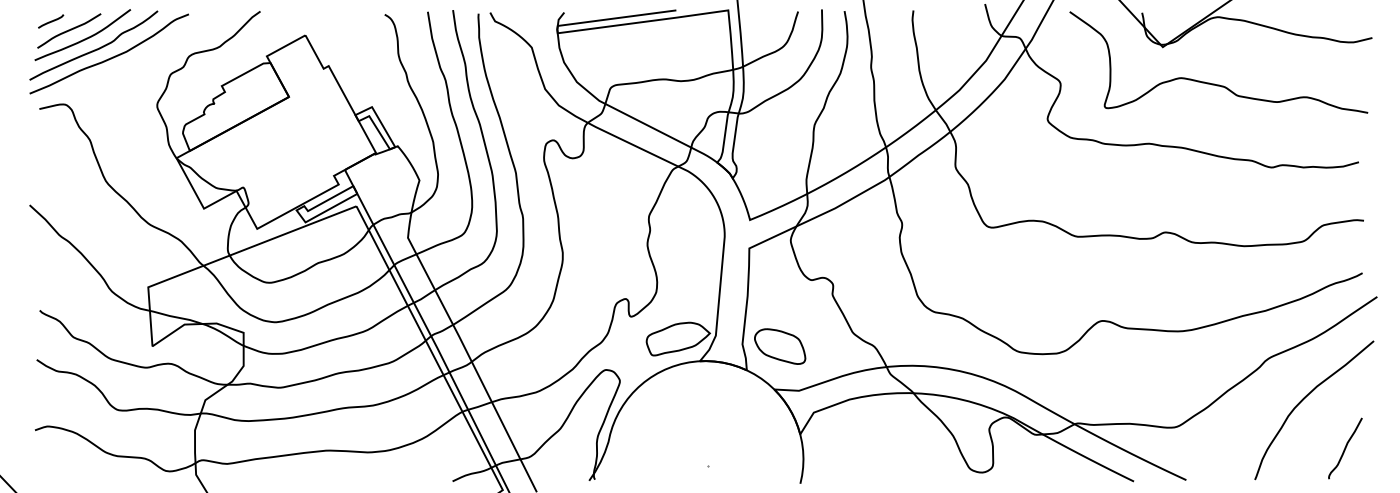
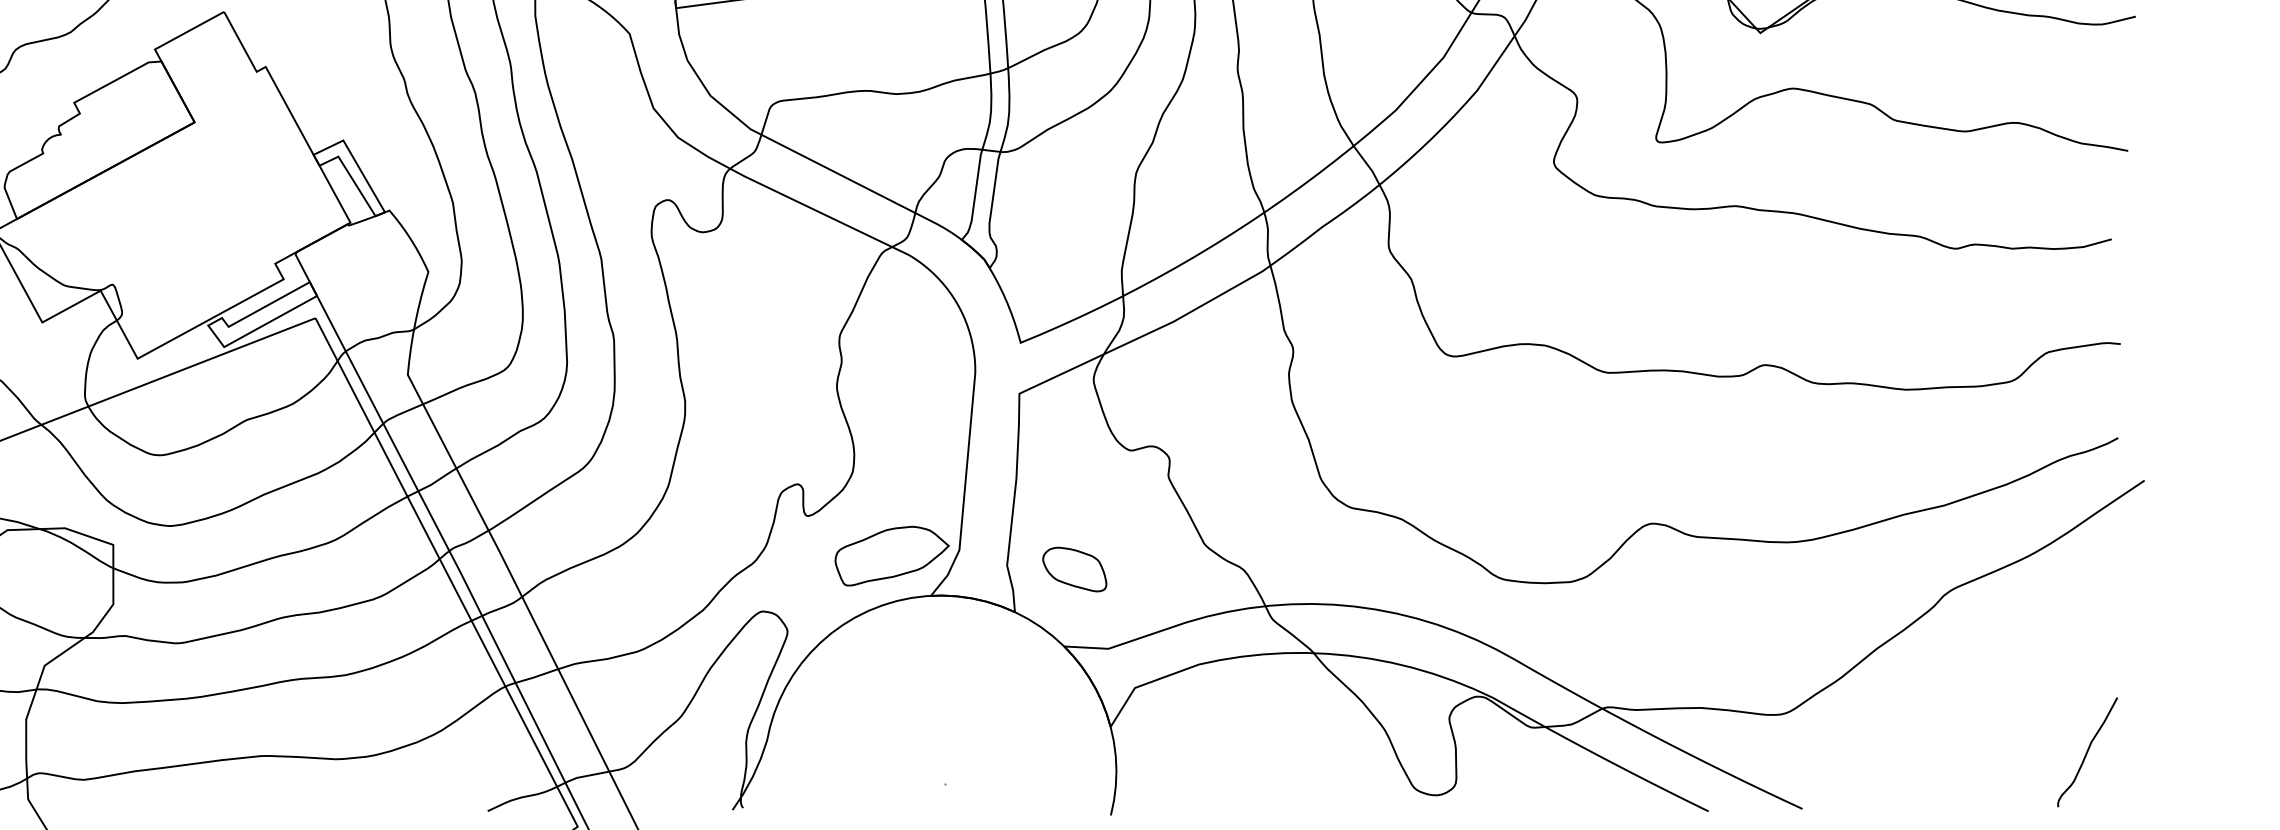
part: (780, 346) -> (1075, 569), size x0.7
curve: (1304, 399) -> (2014, 664), removed

